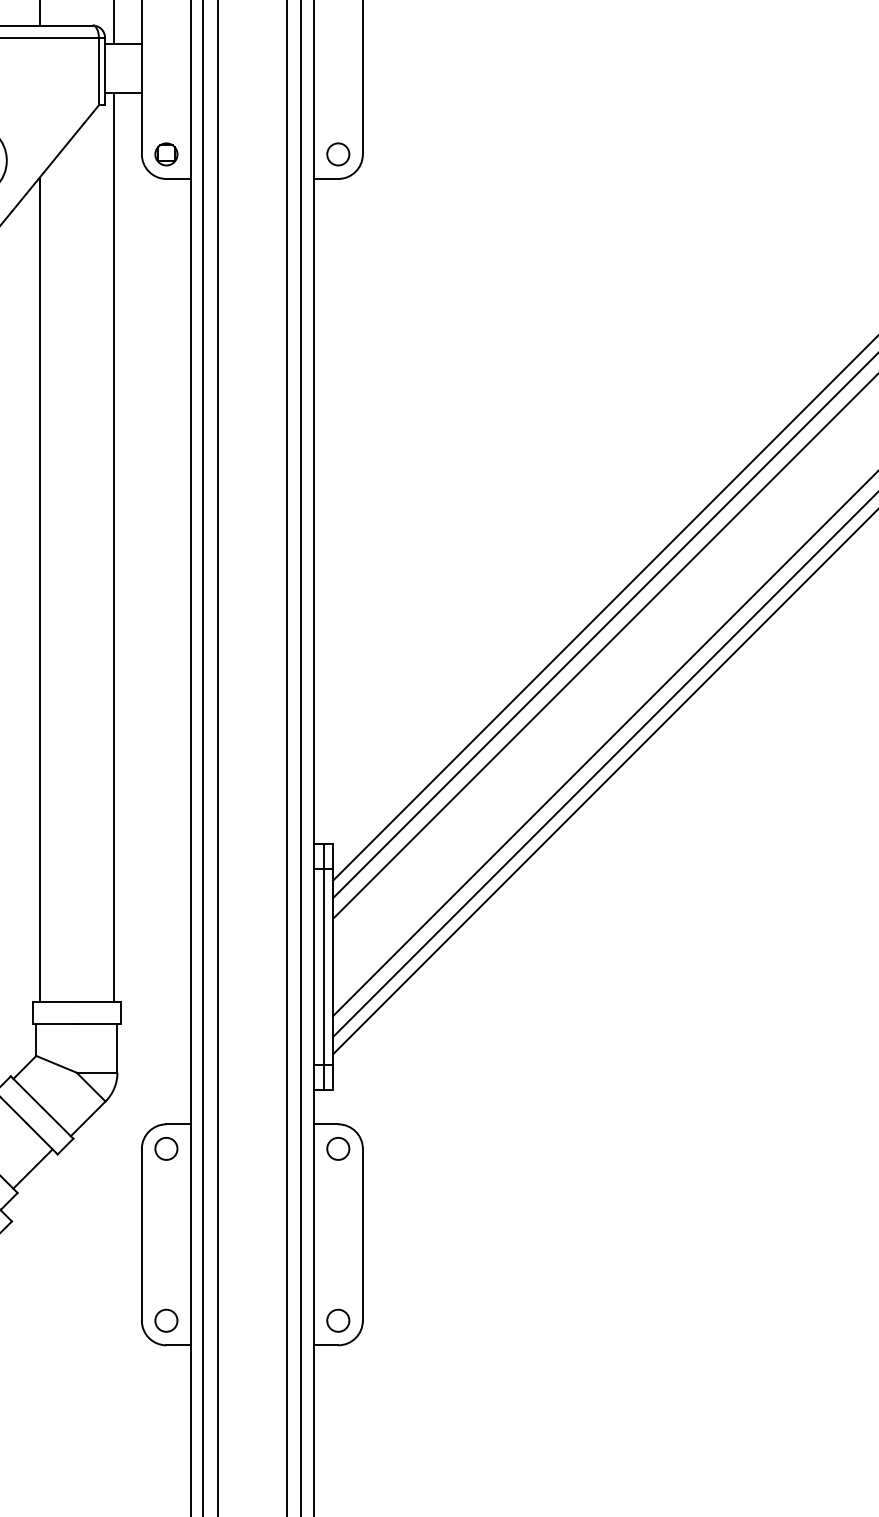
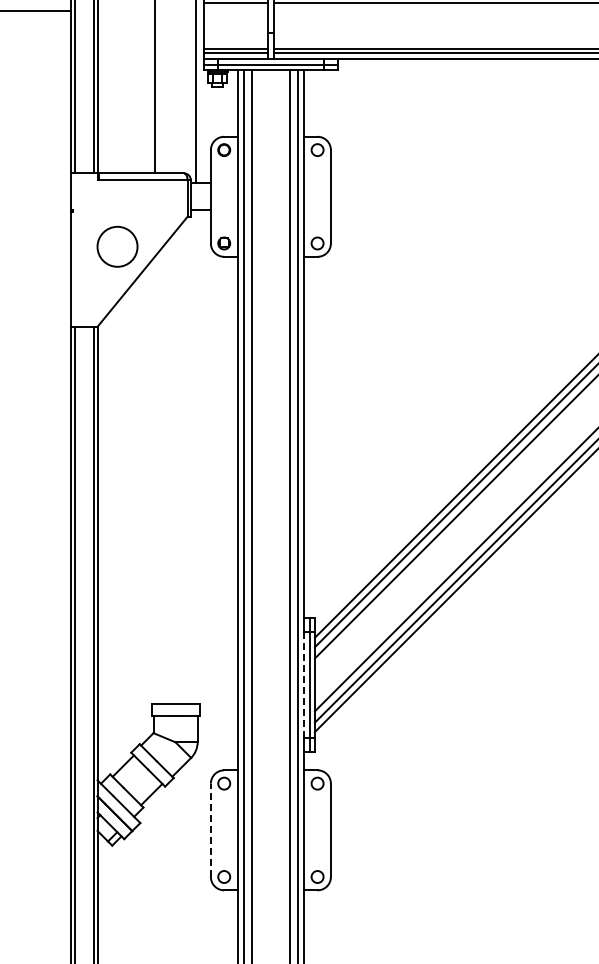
line: (113, 546) -> (195, 456), removed
line: (39, 588) -> (155, 479), removed
line: (314, 968) -> (304, 685), solid -> dashed
line: (141, 1235) -> (210, 830), solid -> dashed

